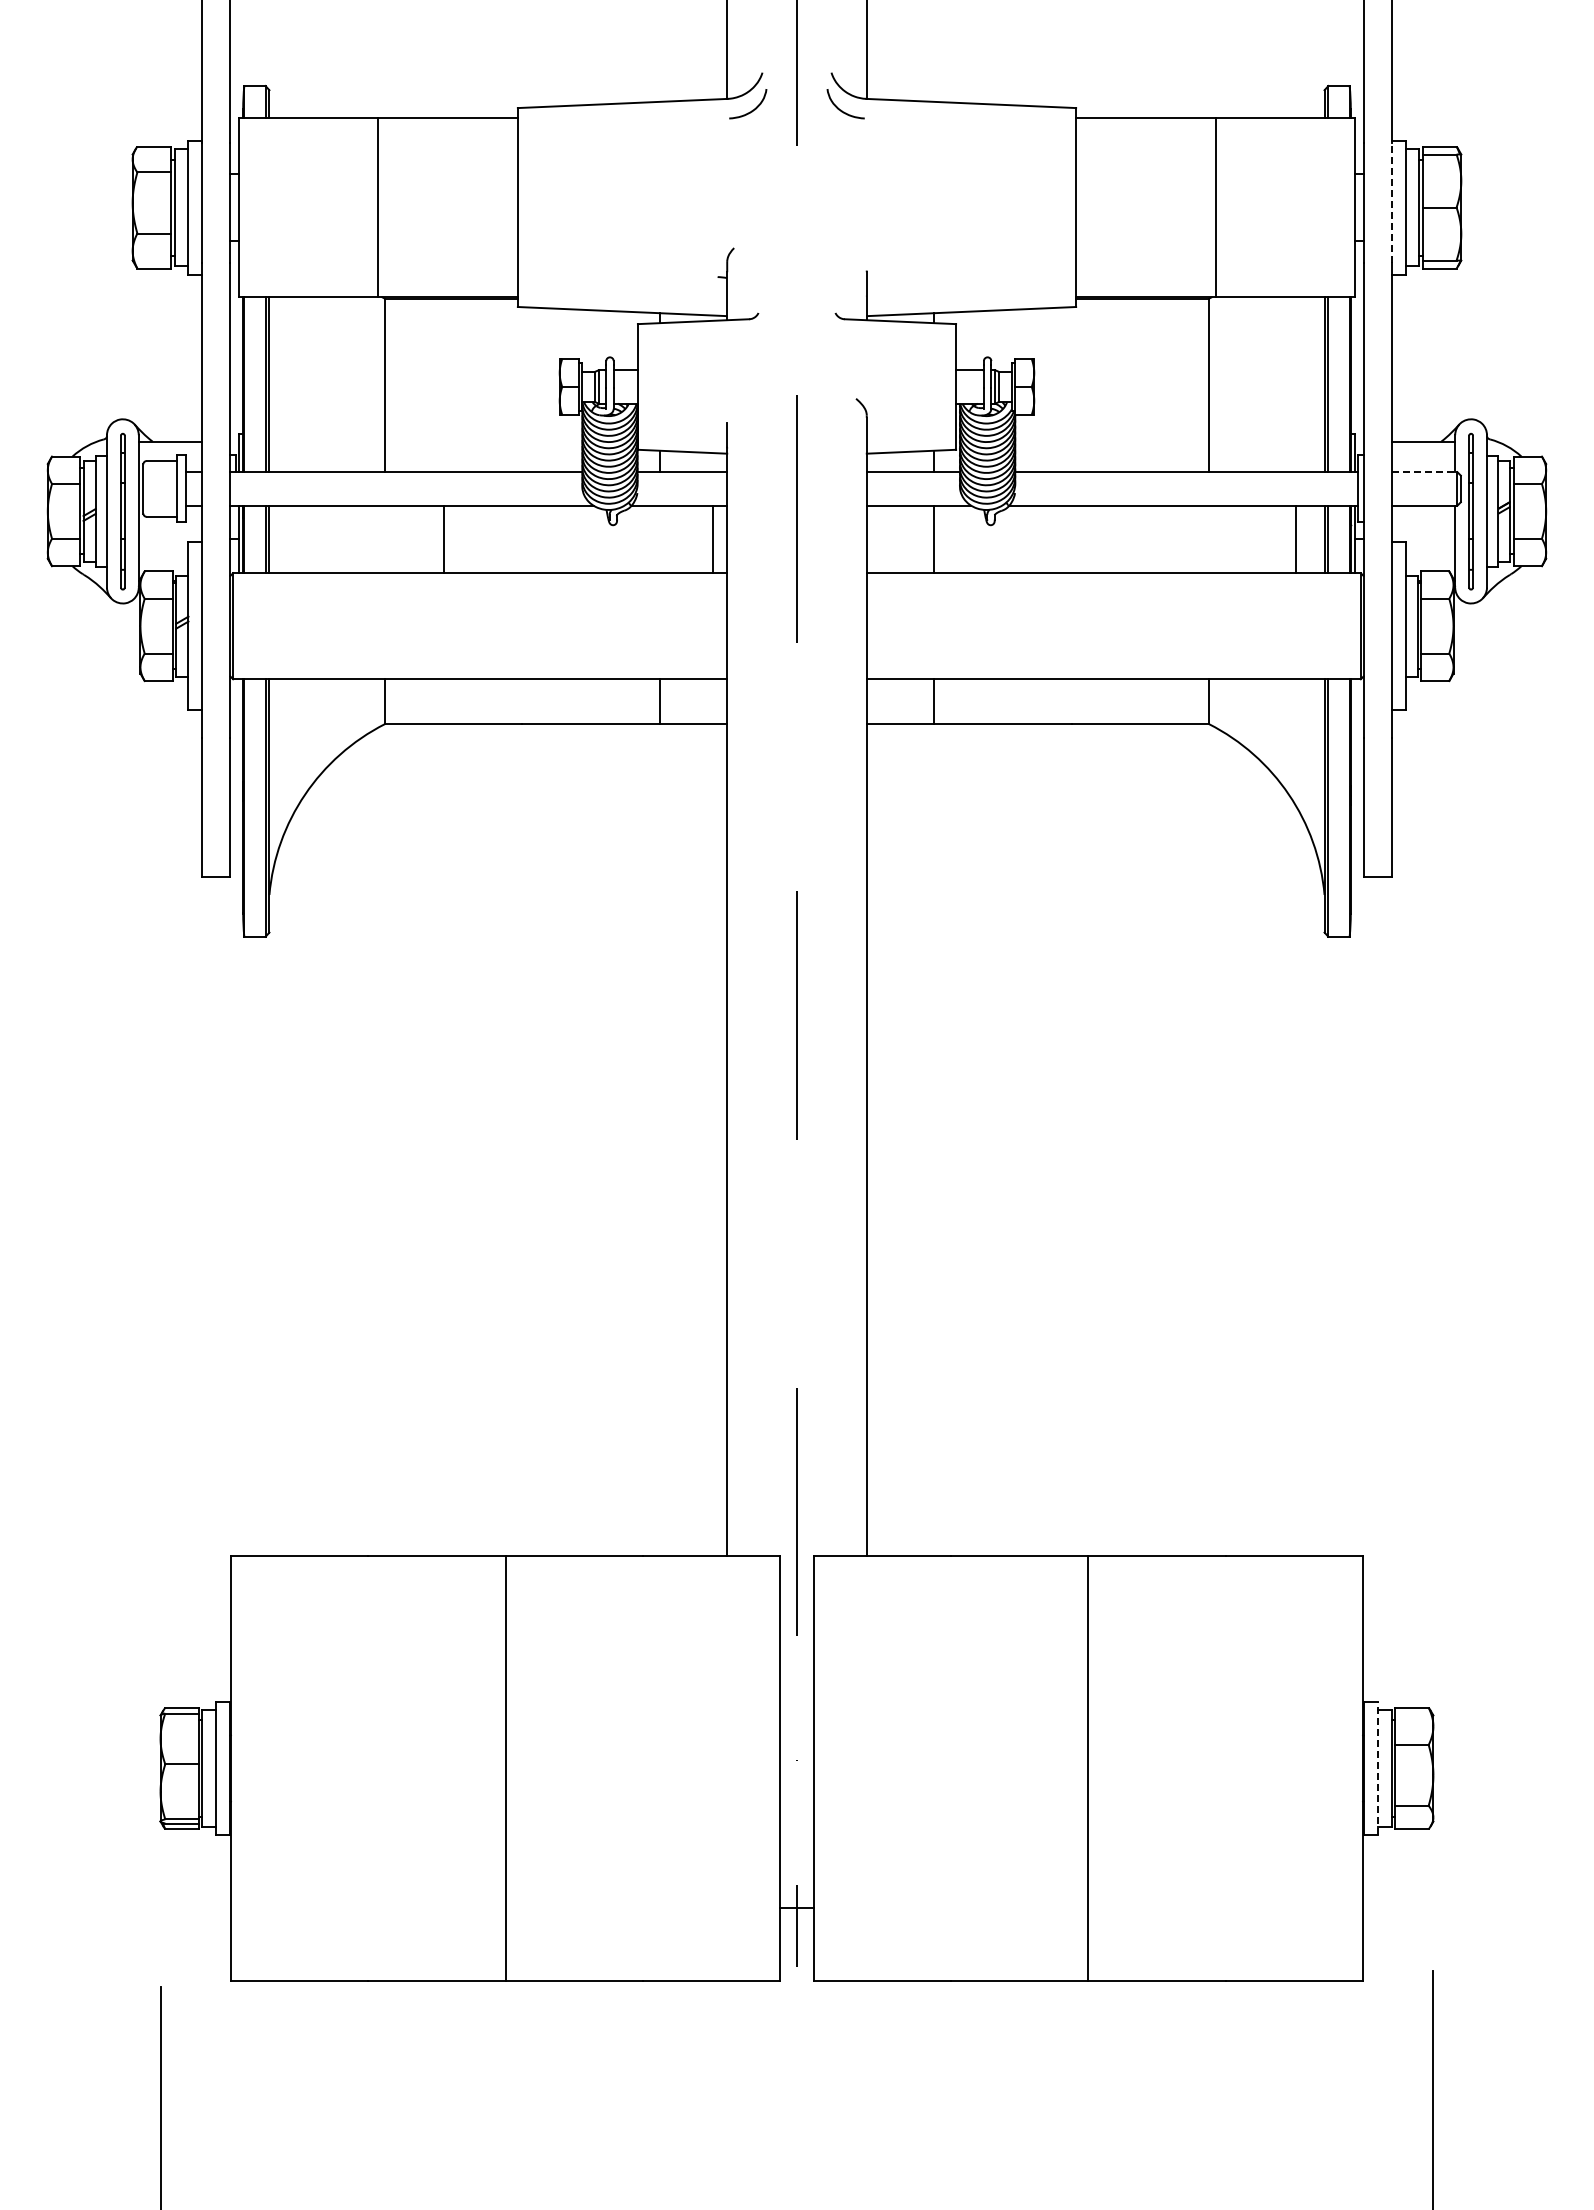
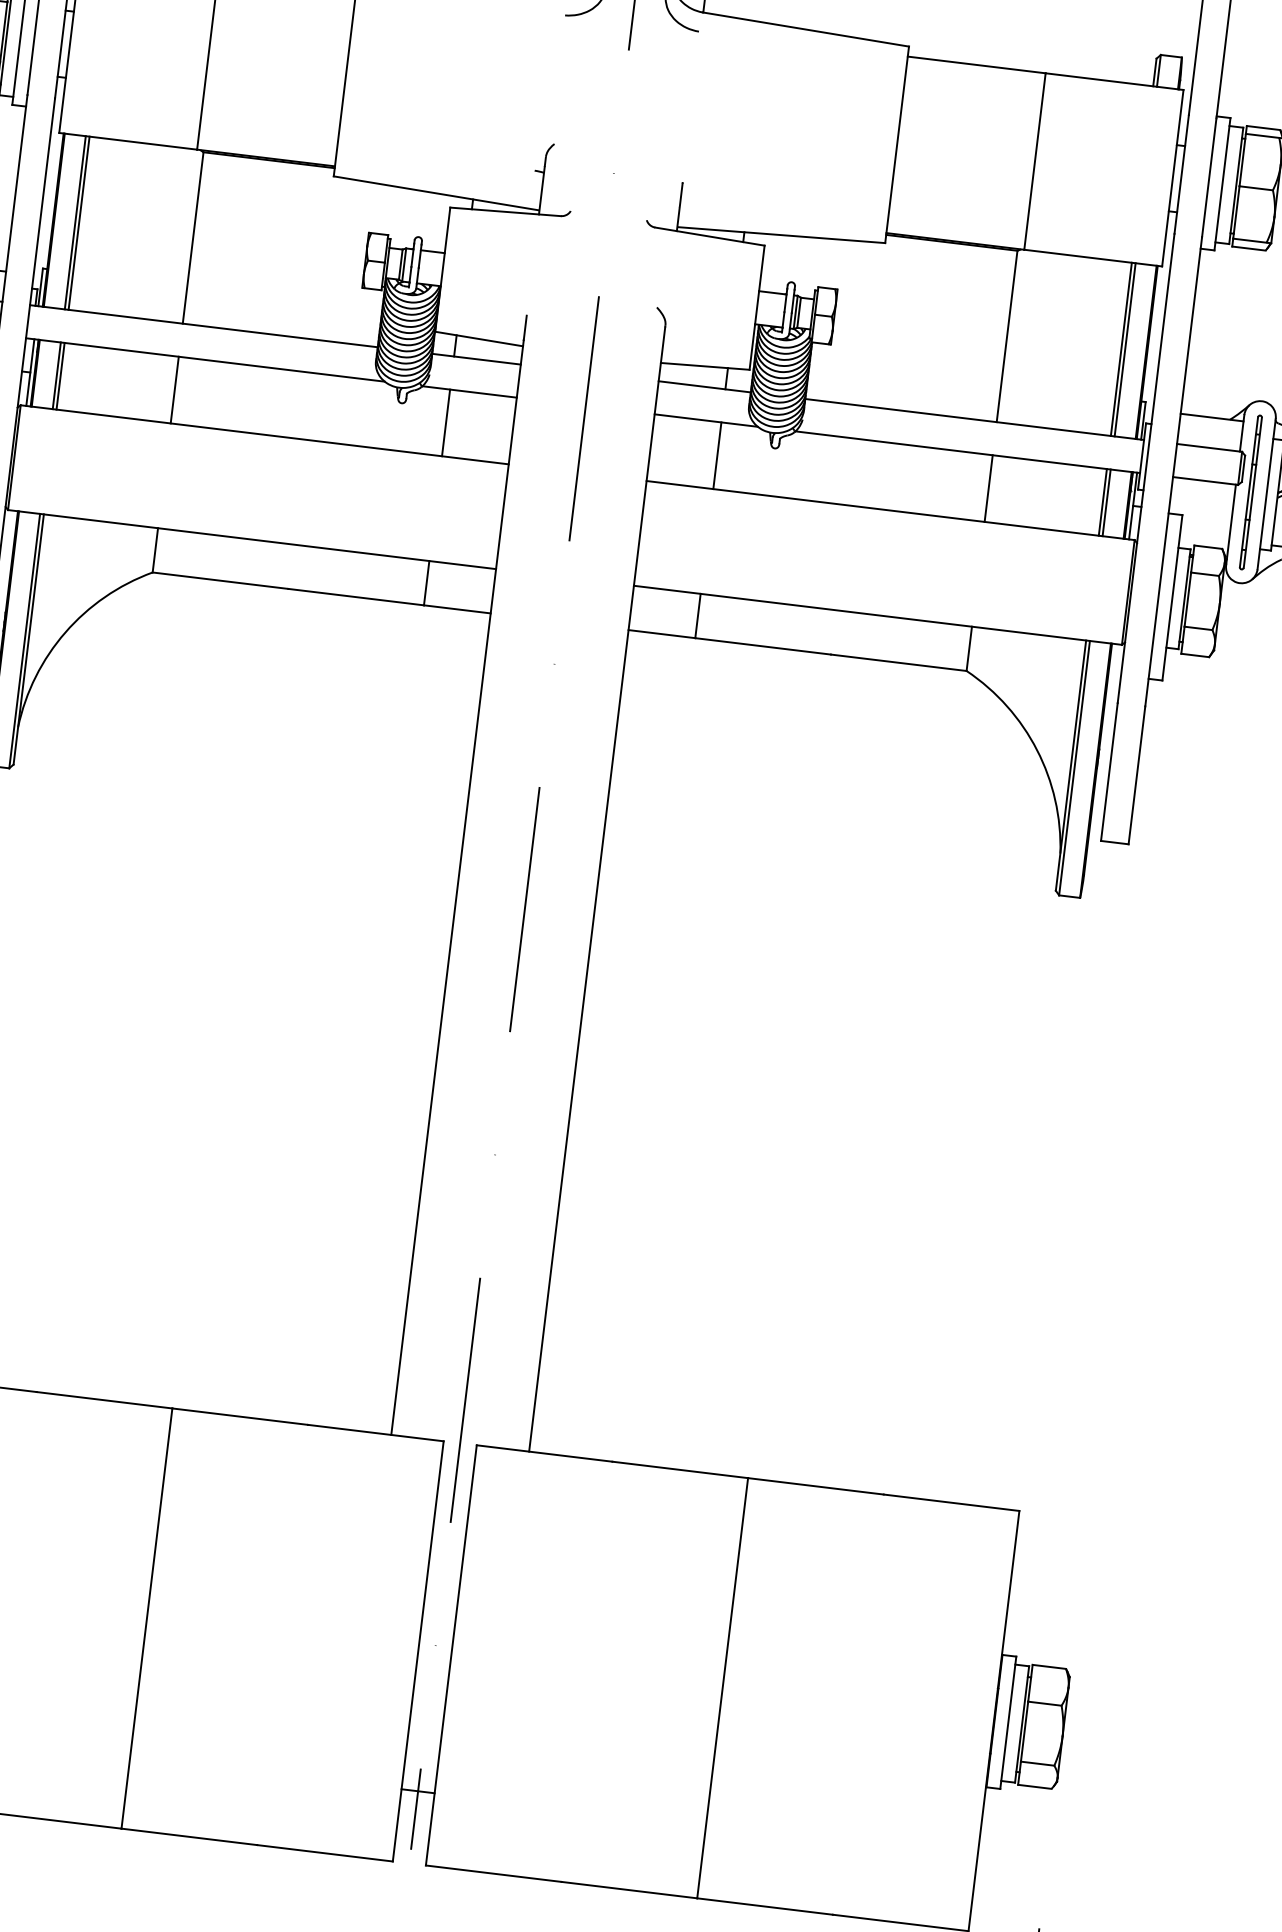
line: (1391, 202) -> (1209, 177), dashed -> solid
line: (1424, 472) -> (1209, 448), dashed -> solid
line: (444, 539) -> (175, 390), moved
line: (712, 539) -> (445, 422), moved
line: (1295, 539) -> (988, 488), moved
line: (1377, 1768) -> (1008, 1722), dashed -> solid

